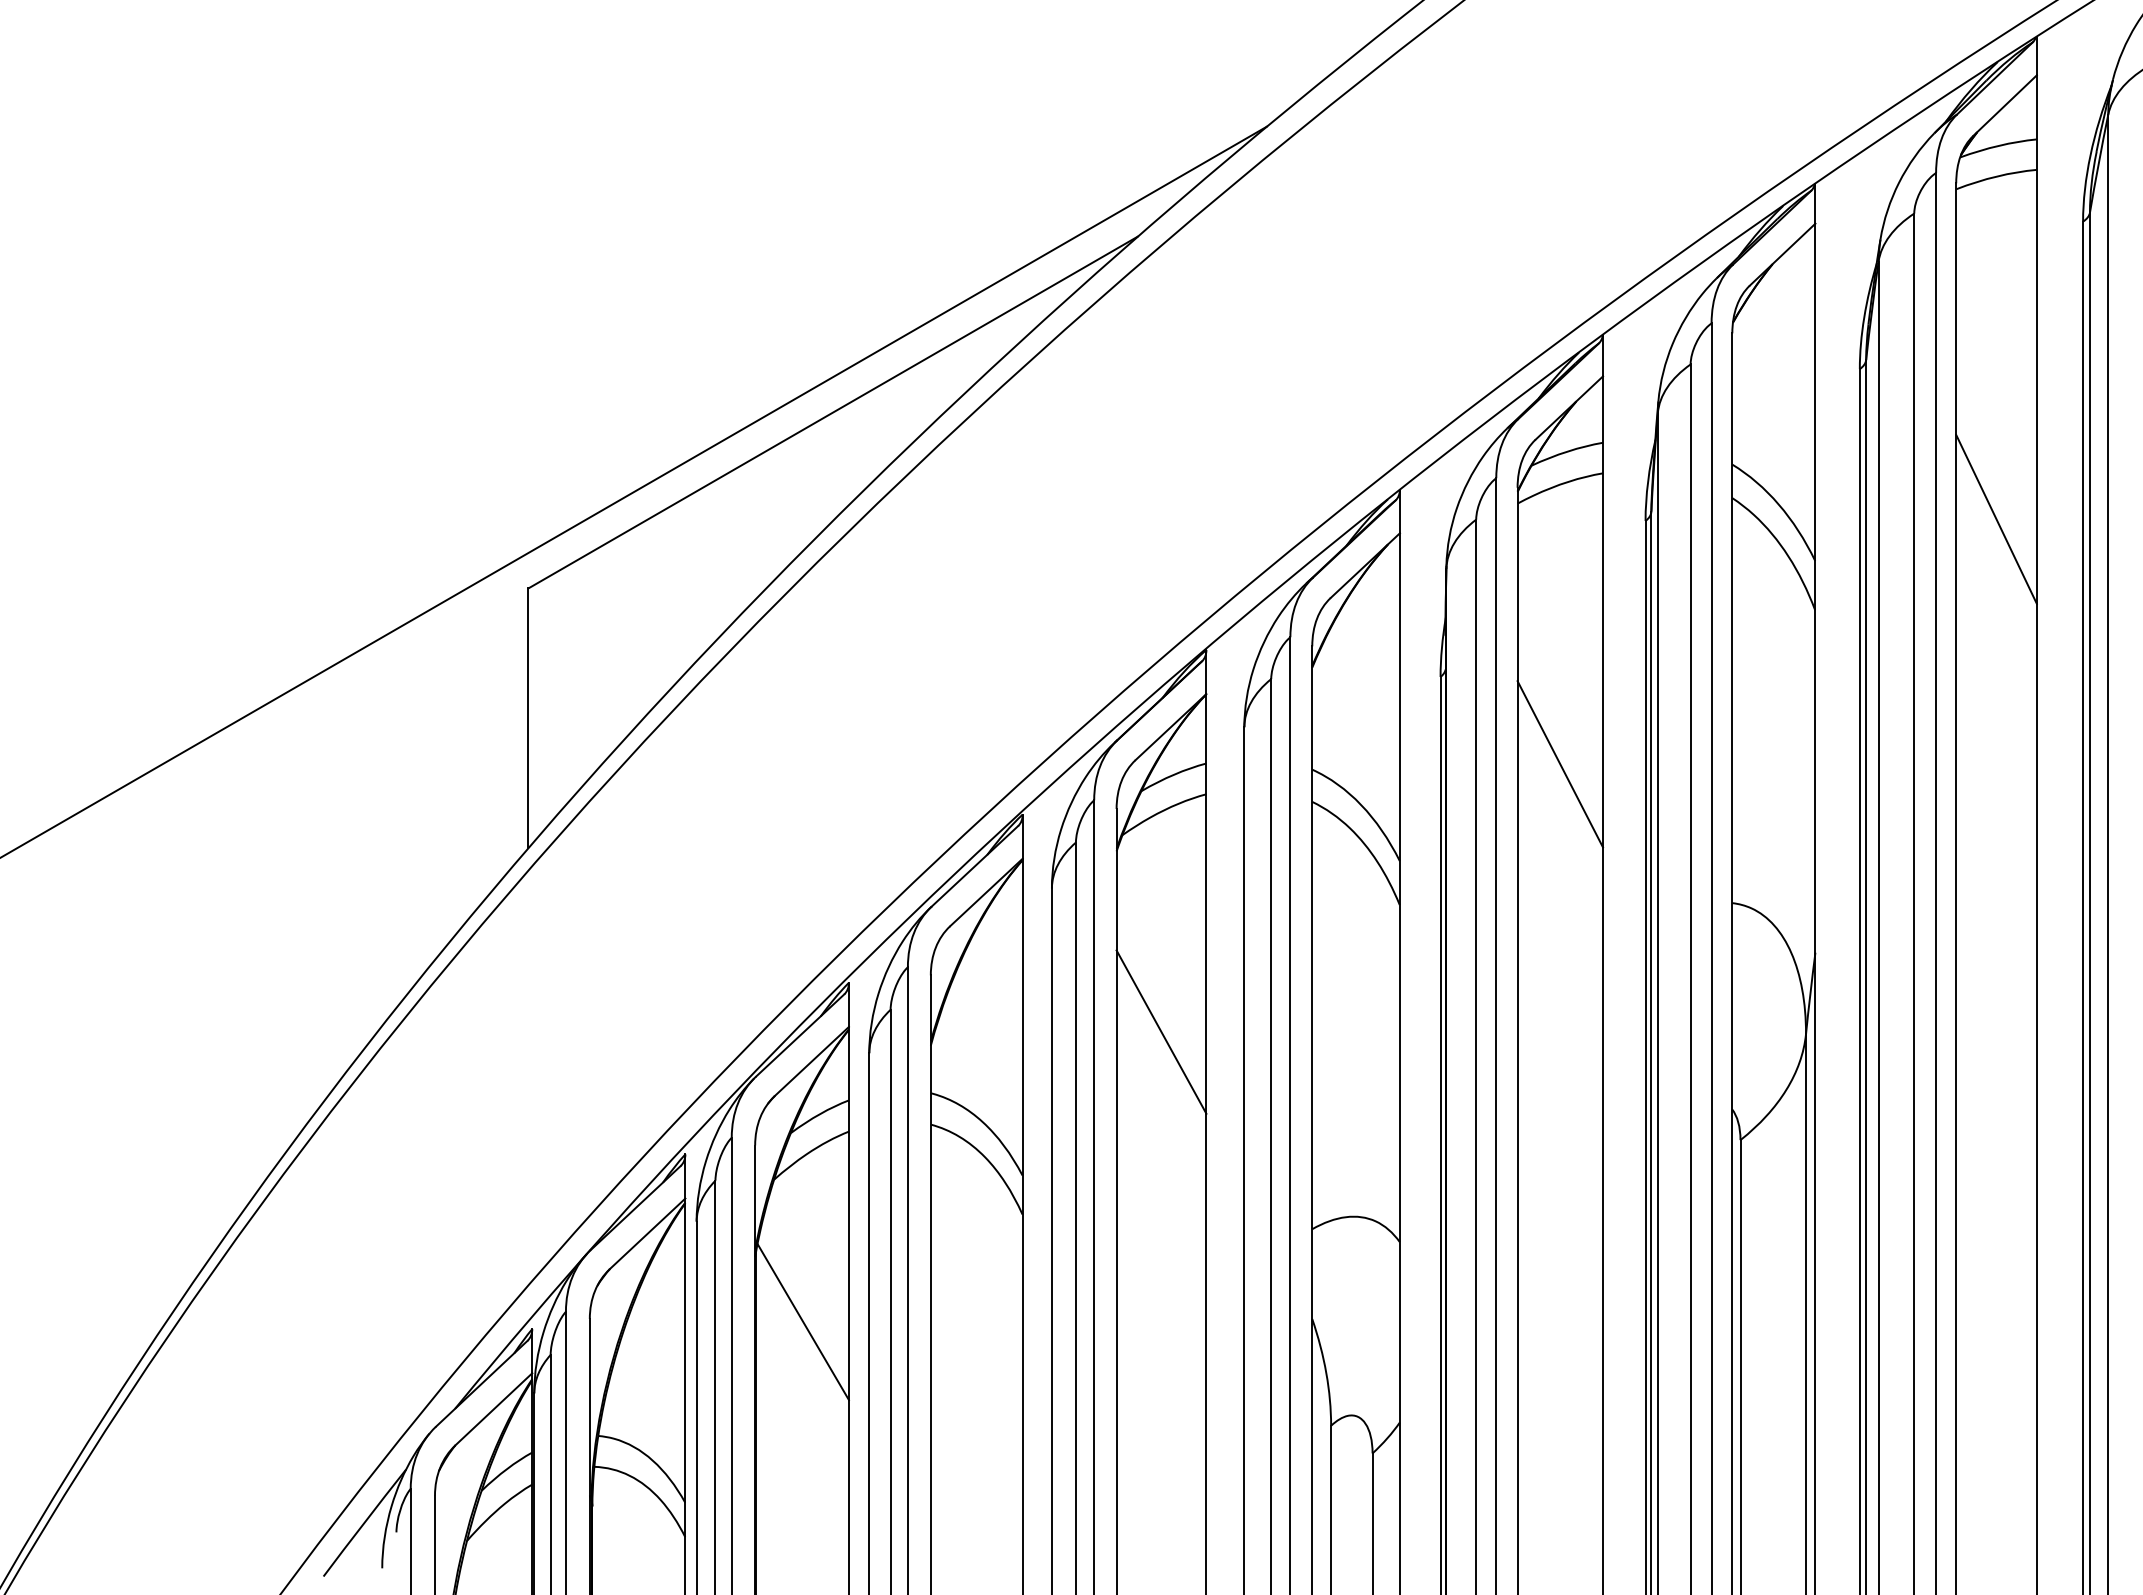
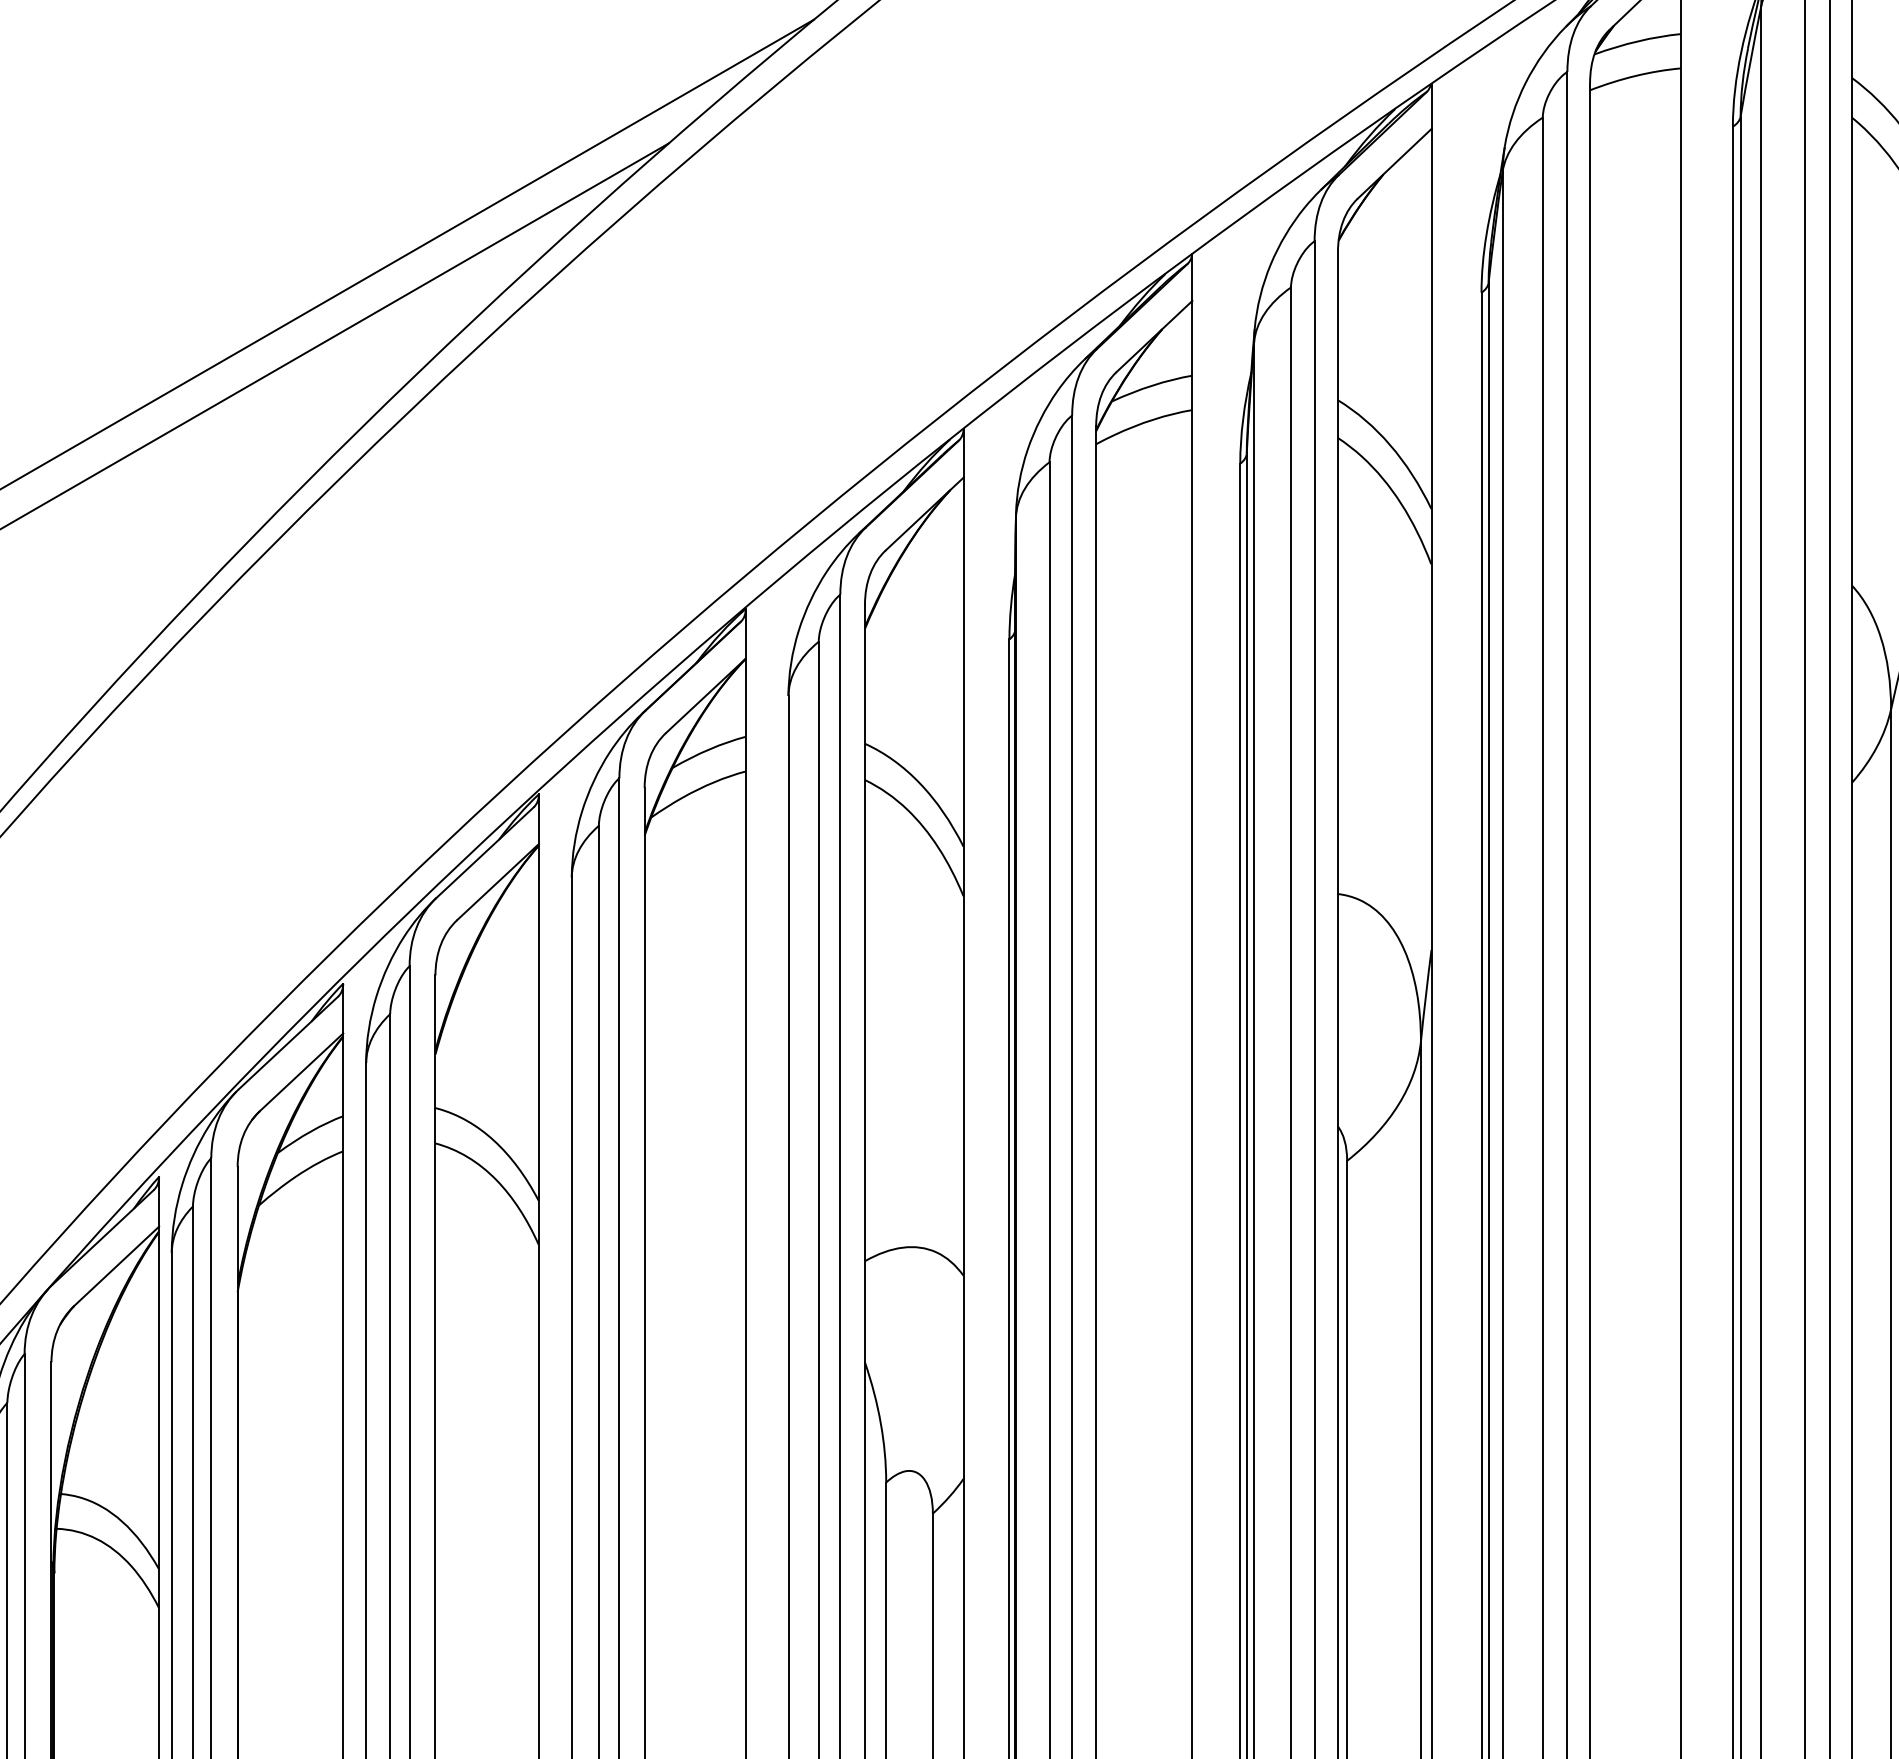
line: (1996, 518) -> (1635, 460), removed
line: (1560, 764) -> (1144, 737), removed
line: (1161, 1031) -> (695, 1038), removed
line: (802, 1321) -> (290, 1365), removed

